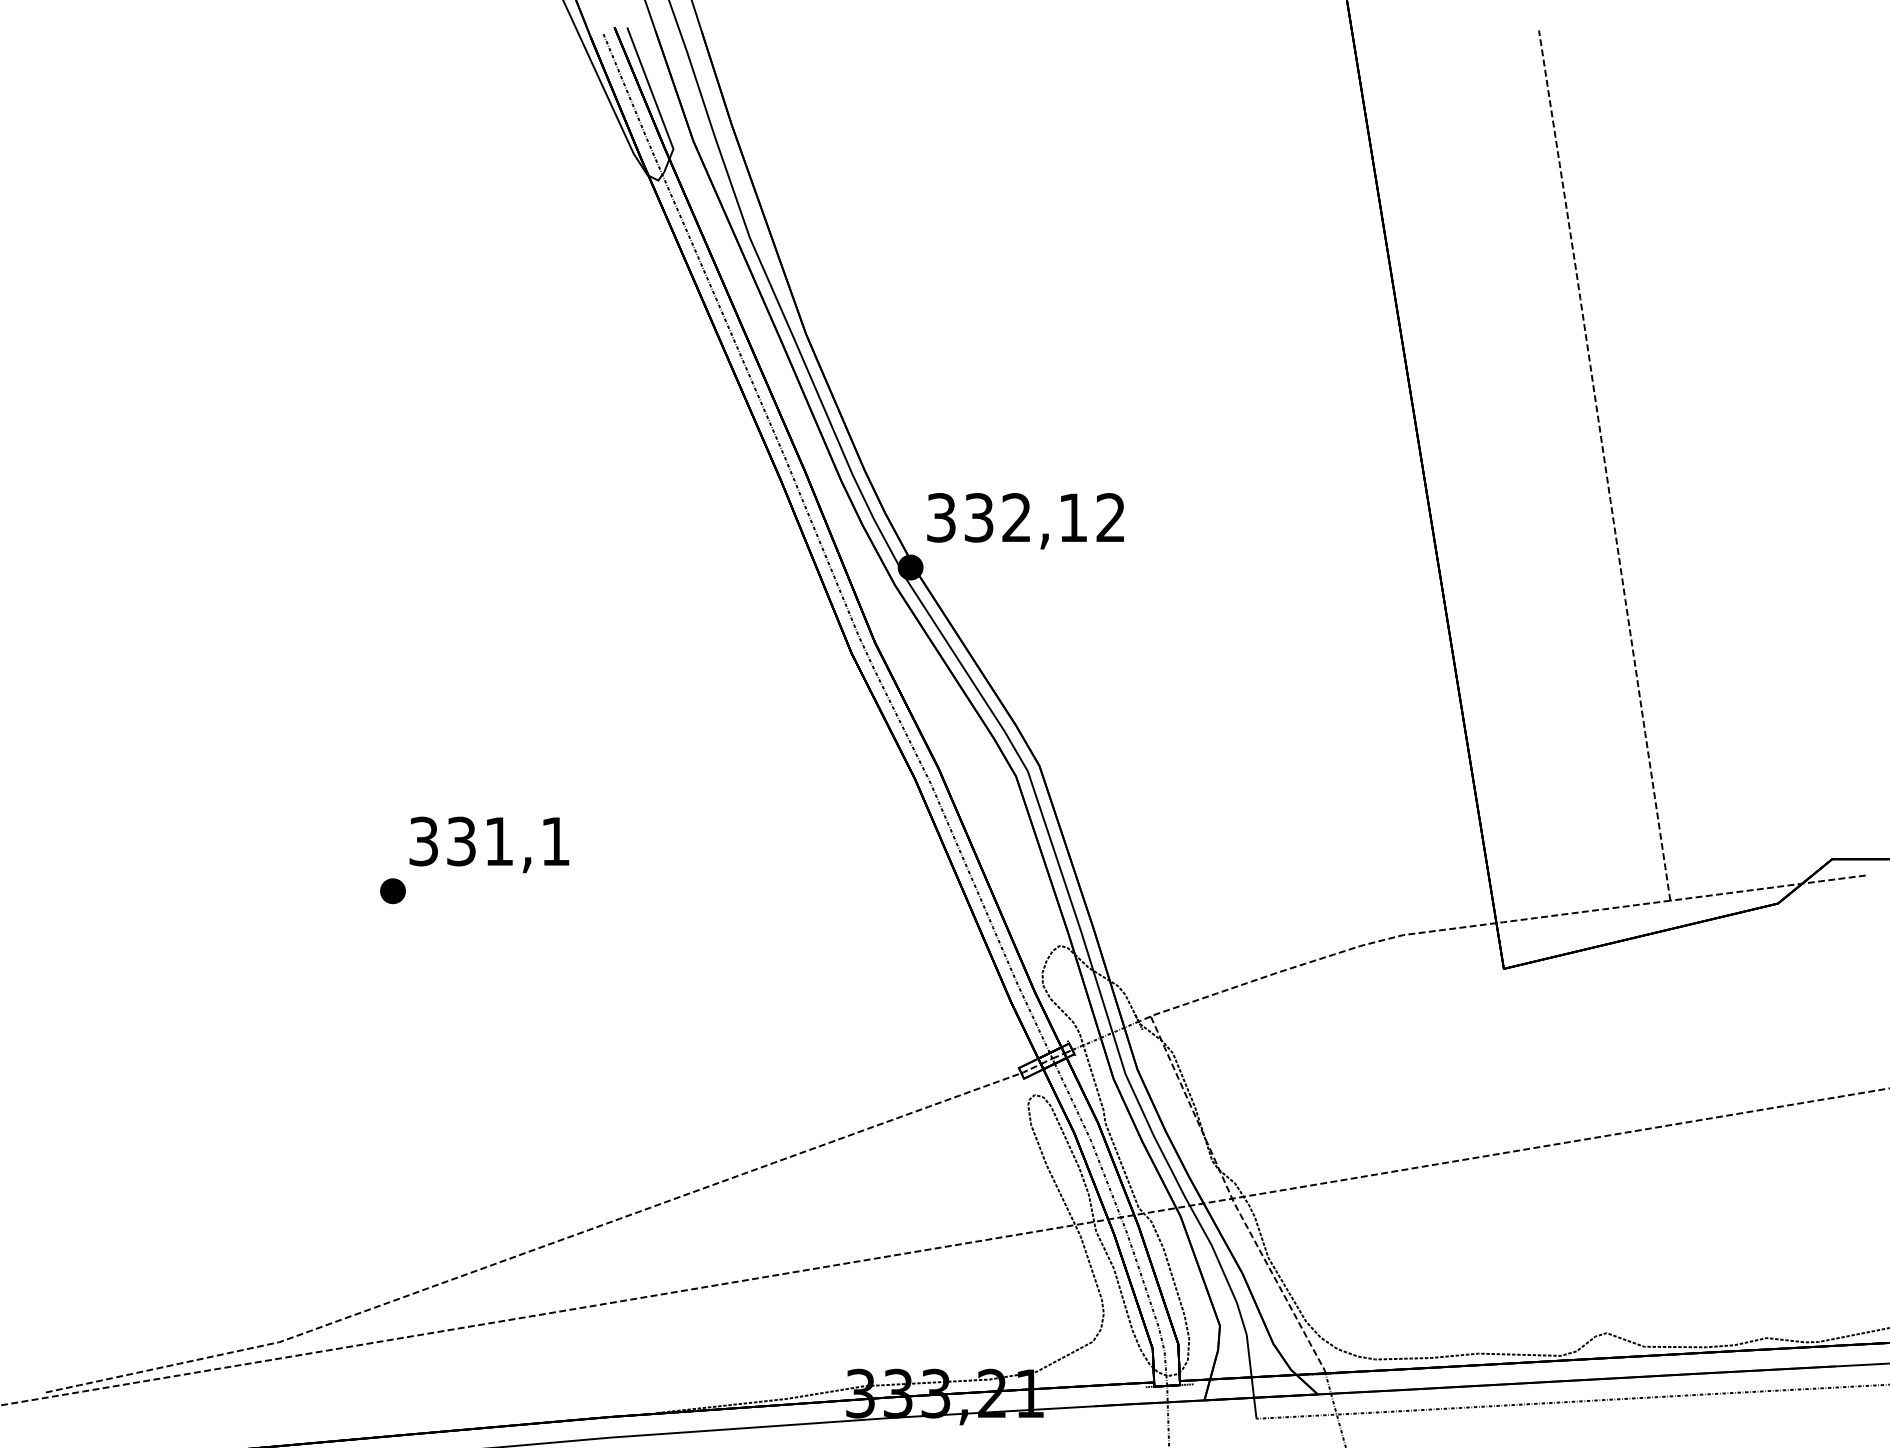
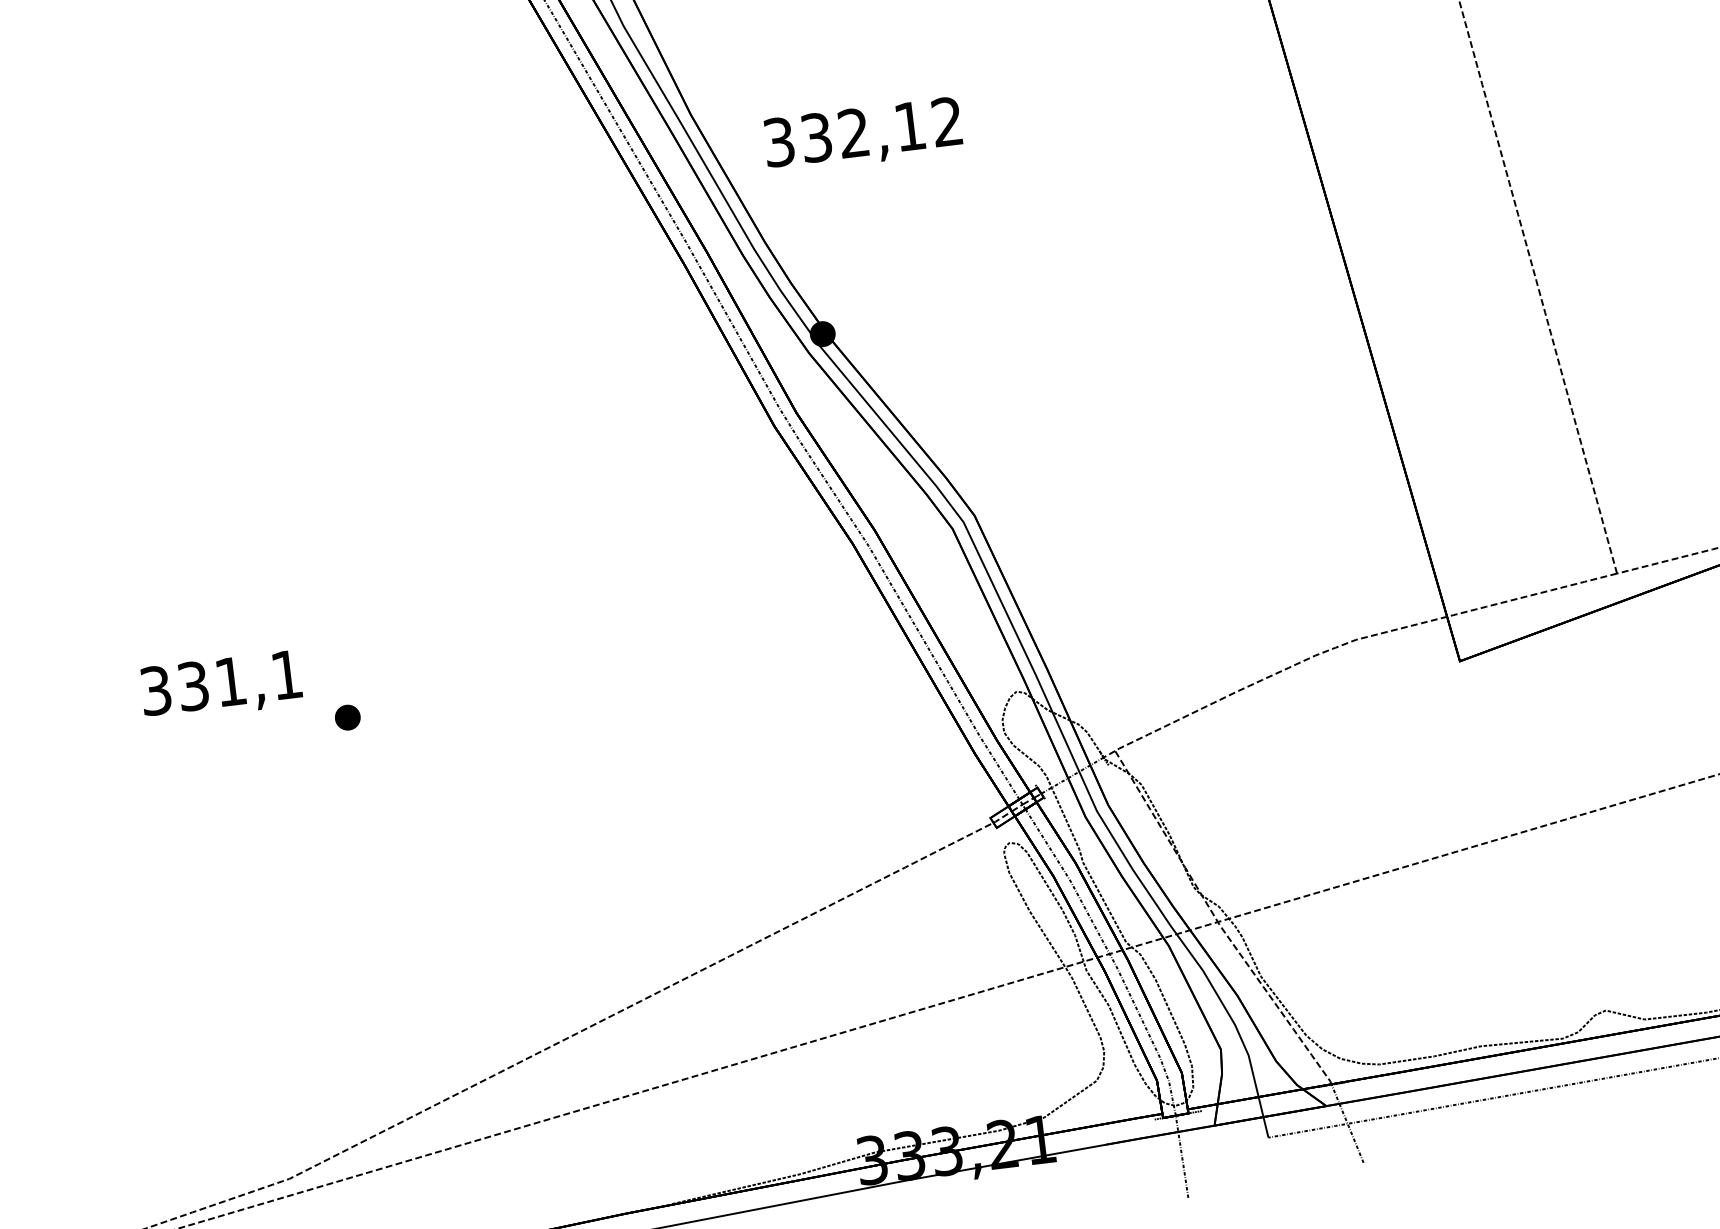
text: (1025, 521) -> (863, 135), moved
text: (489, 844) -> (221, 685), moved

